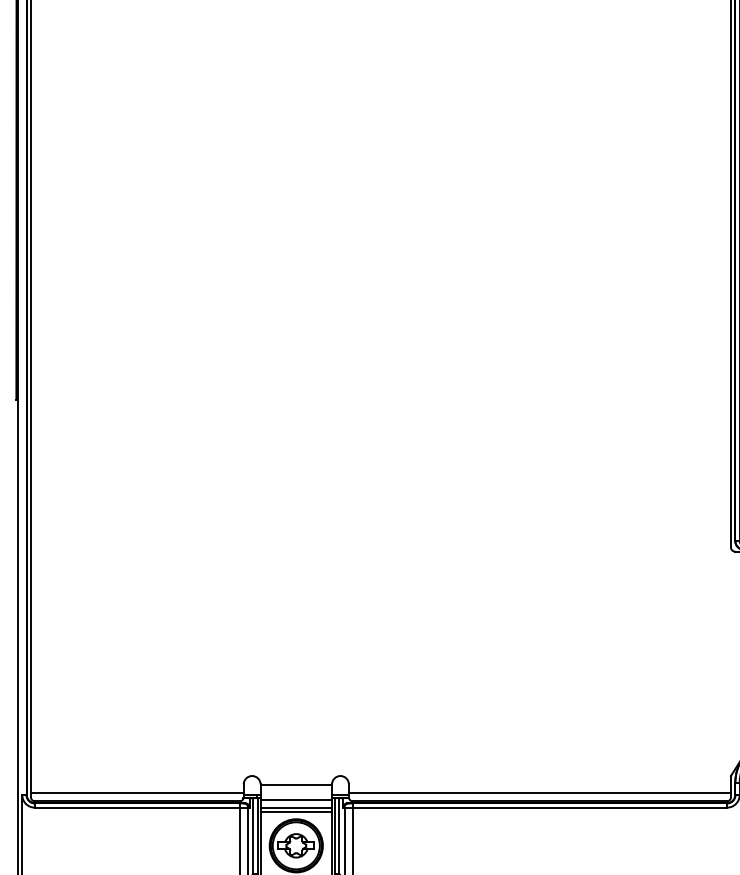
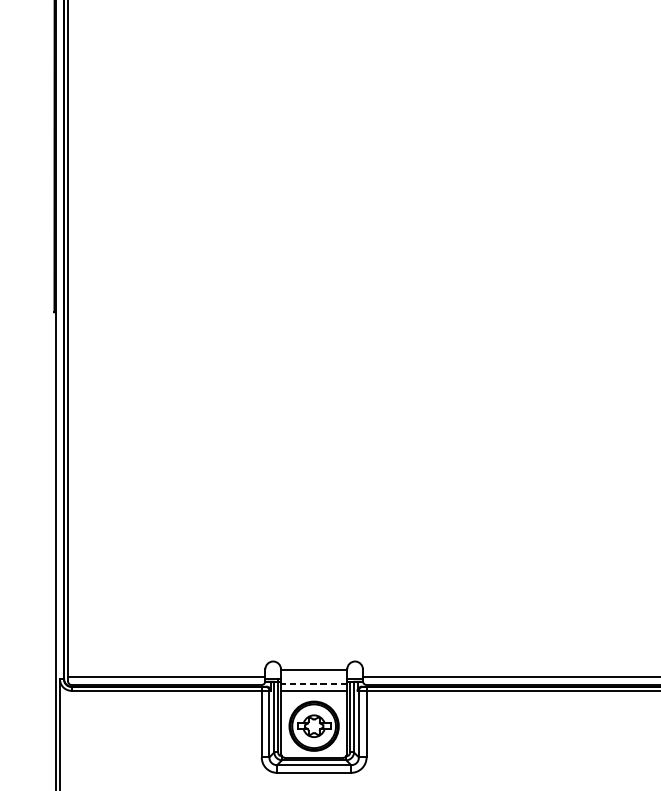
line: (296, 800) -> (314, 684), solid -> dashed
line: (296, 811) -> (314, 694), removed

